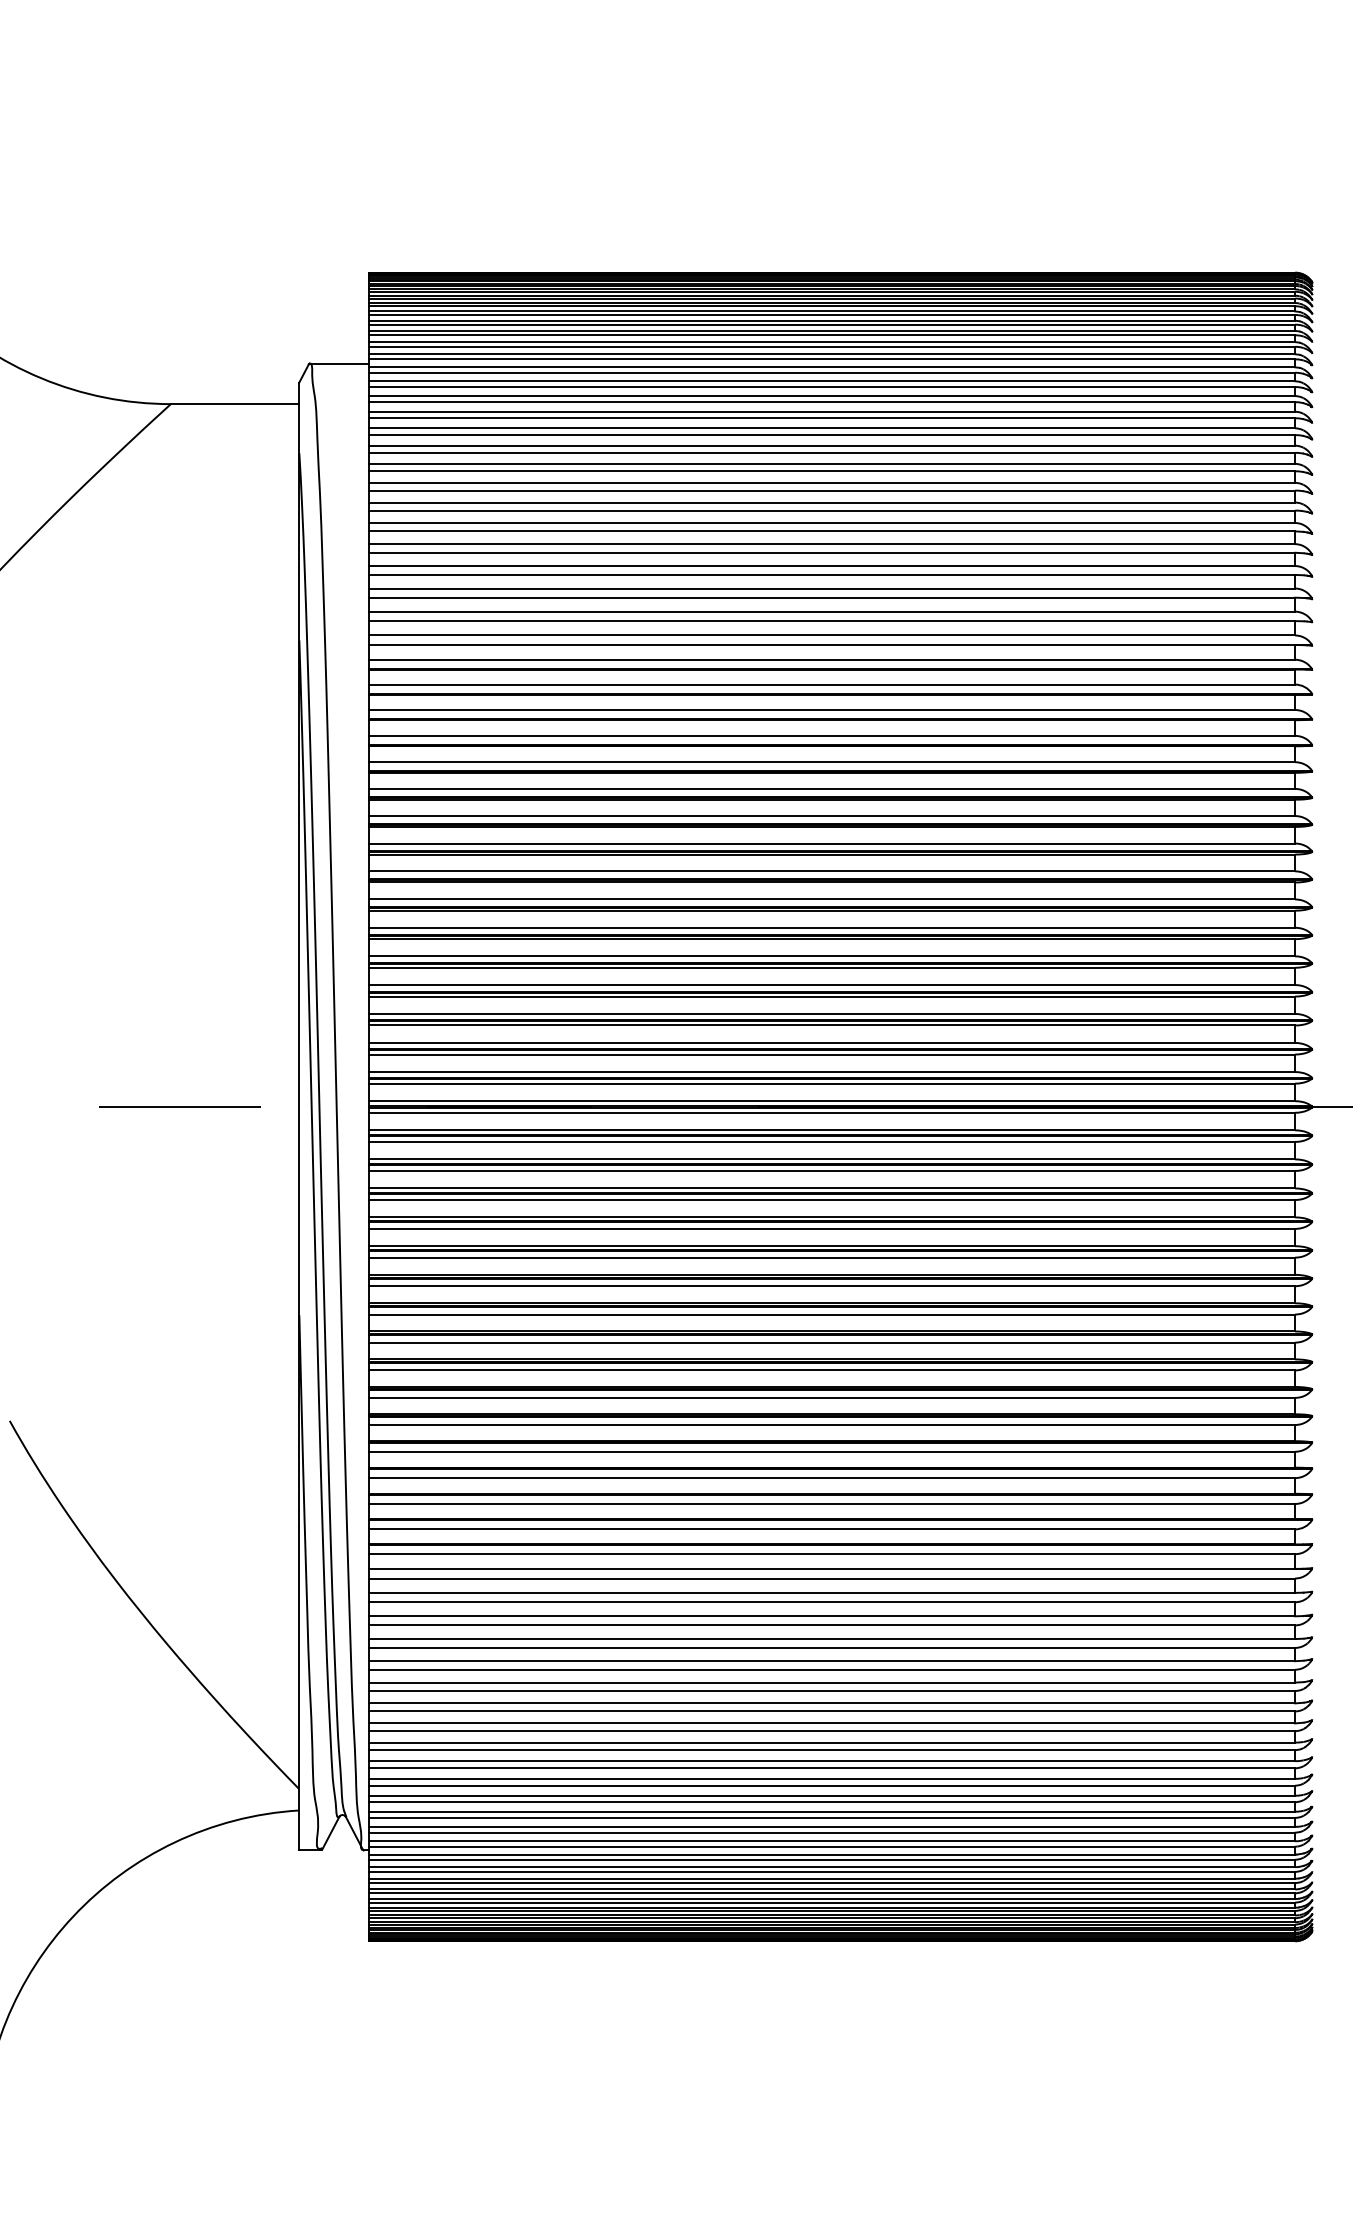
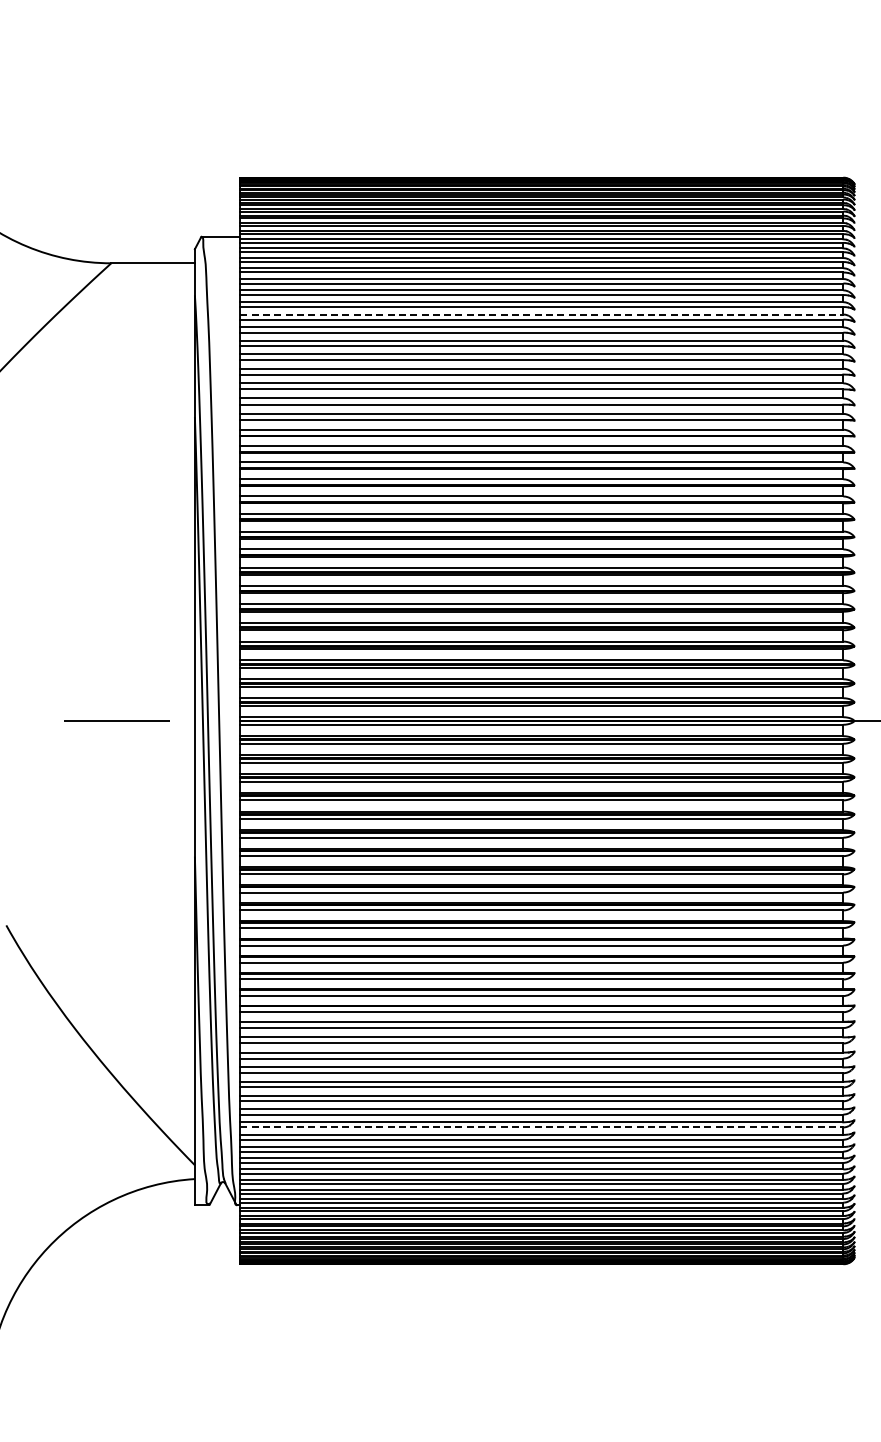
line: (833, 482) -> (542, 314), solid -> dashed
line: (833, 1731) -> (542, 1127), solid -> dashed

